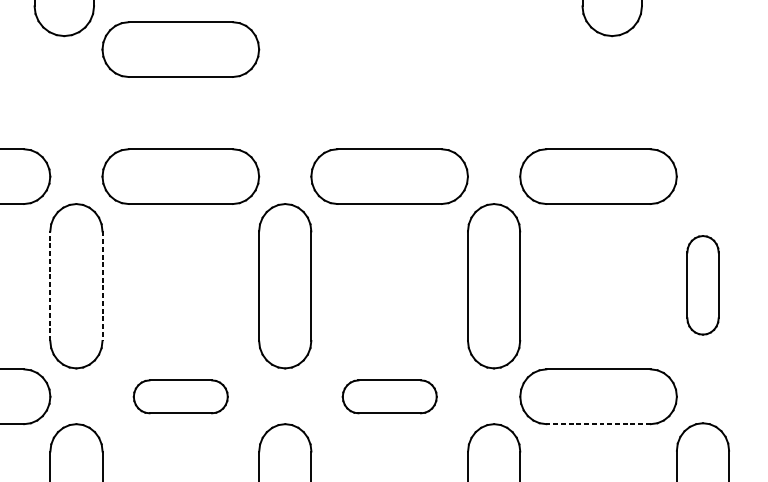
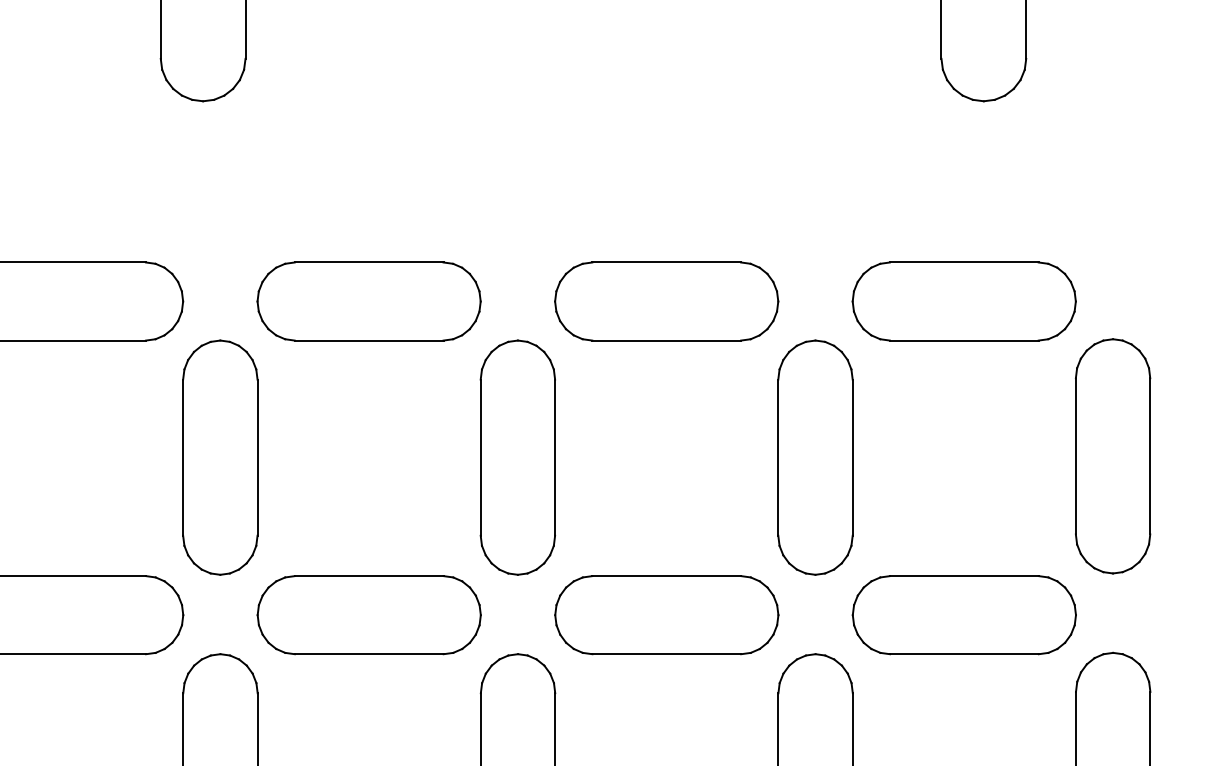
part: (180, 49) -> (368, 120), removed
part: (703, 285) -> (1113, 456), size x1.67
line: (50, 286) -> (183, 457), dashed -> solid
line: (102, 286) -> (257, 458), dashed -> solid
part: (180, 396) -> (368, 615), size x1.67
part: (389, 396) -> (666, 615), size x1.67
line: (597, 424) -> (963, 654), dashed -> solid

